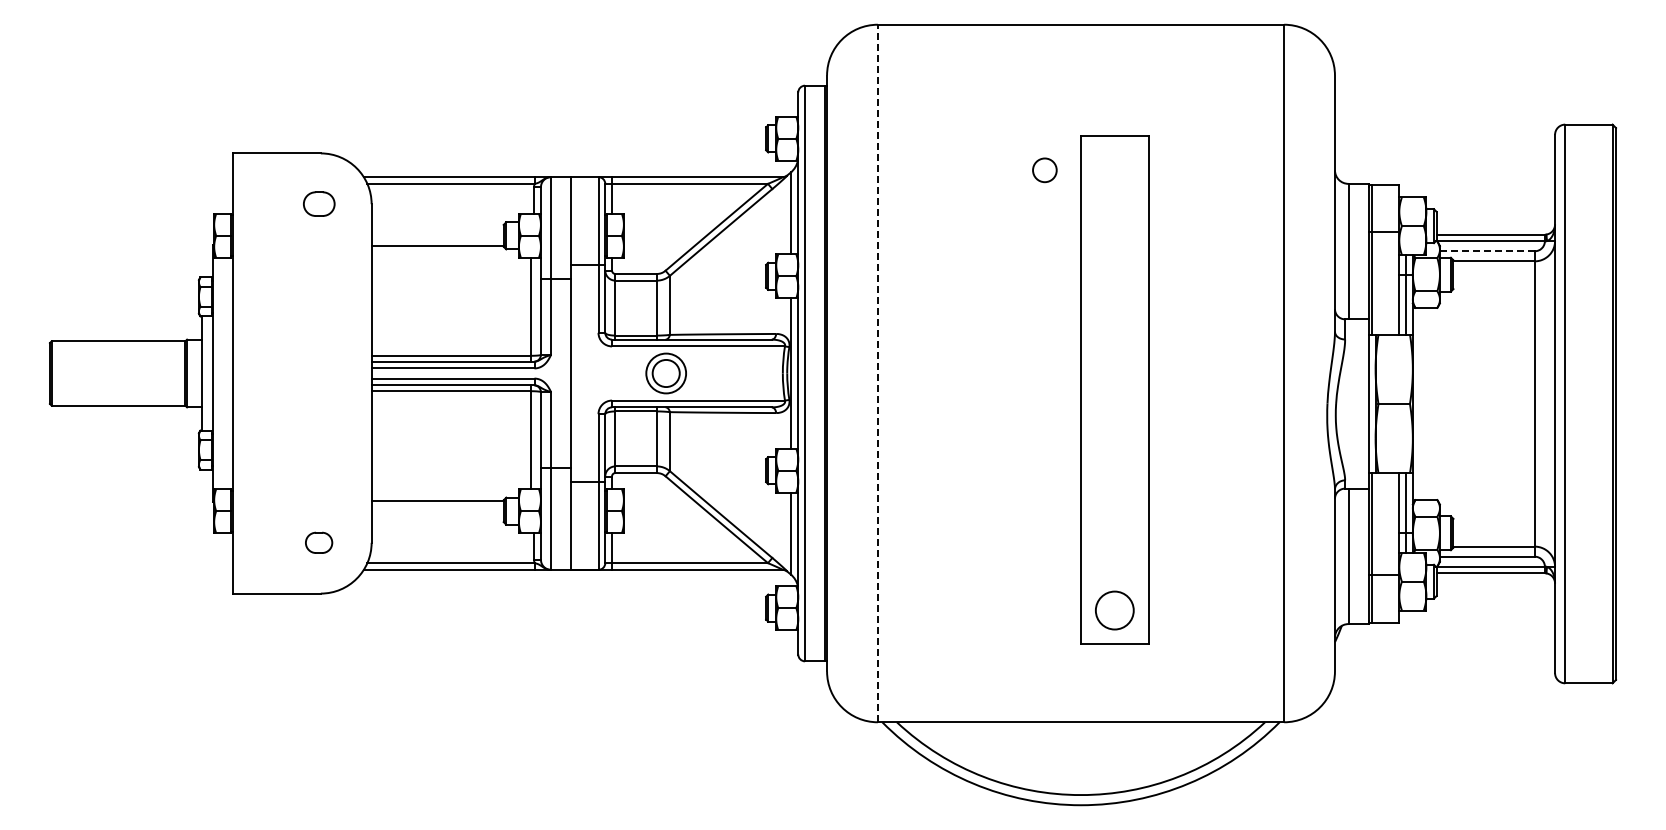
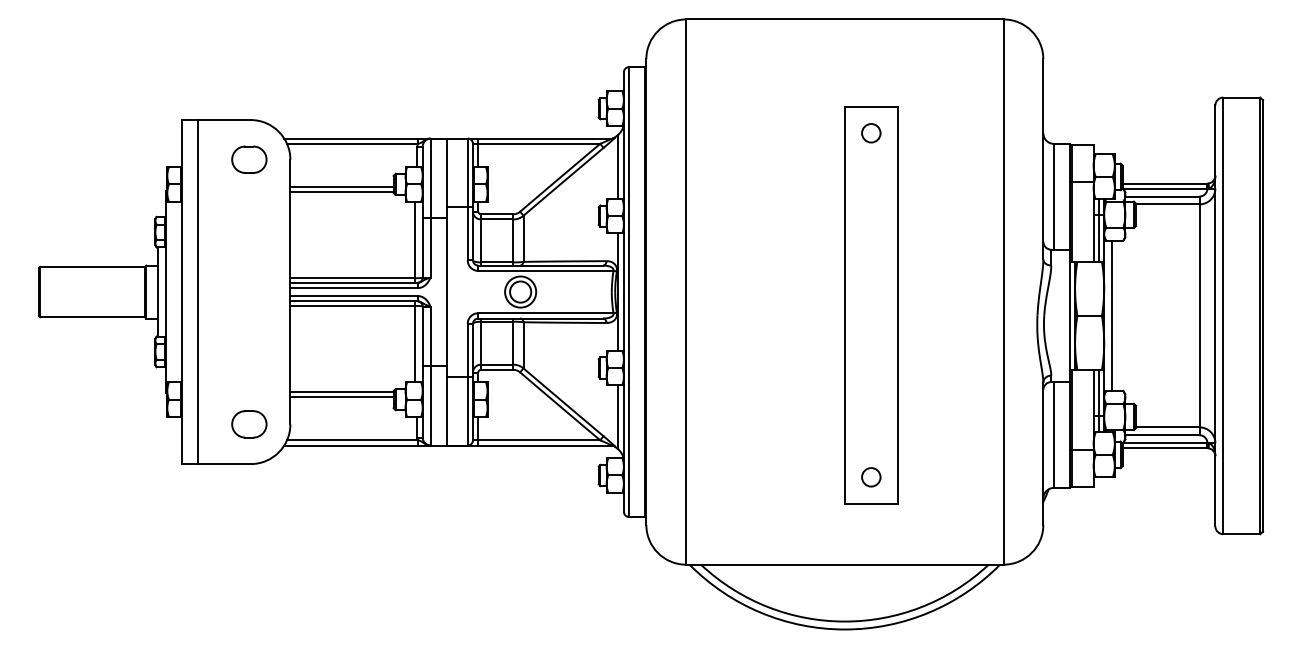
circle: (1044, 170) -> (871, 133), moved
part: (319, 203) -> (249, 159), size x1.43
line: (437, 239) -> (341, 187), added
line: (1487, 251) -> (1162, 196), dashed -> solid
line: (253, 373) -> (198, 292), added
line: (877, 373) -> (685, 292), dashed -> solid
line: (1423, 403) -> (1112, 315), added
line: (437, 507) -> (341, 396), added
part: (318, 542) -> (248, 424), size x1.67
circle: (1114, 610) -> (871, 477), size x0.62

